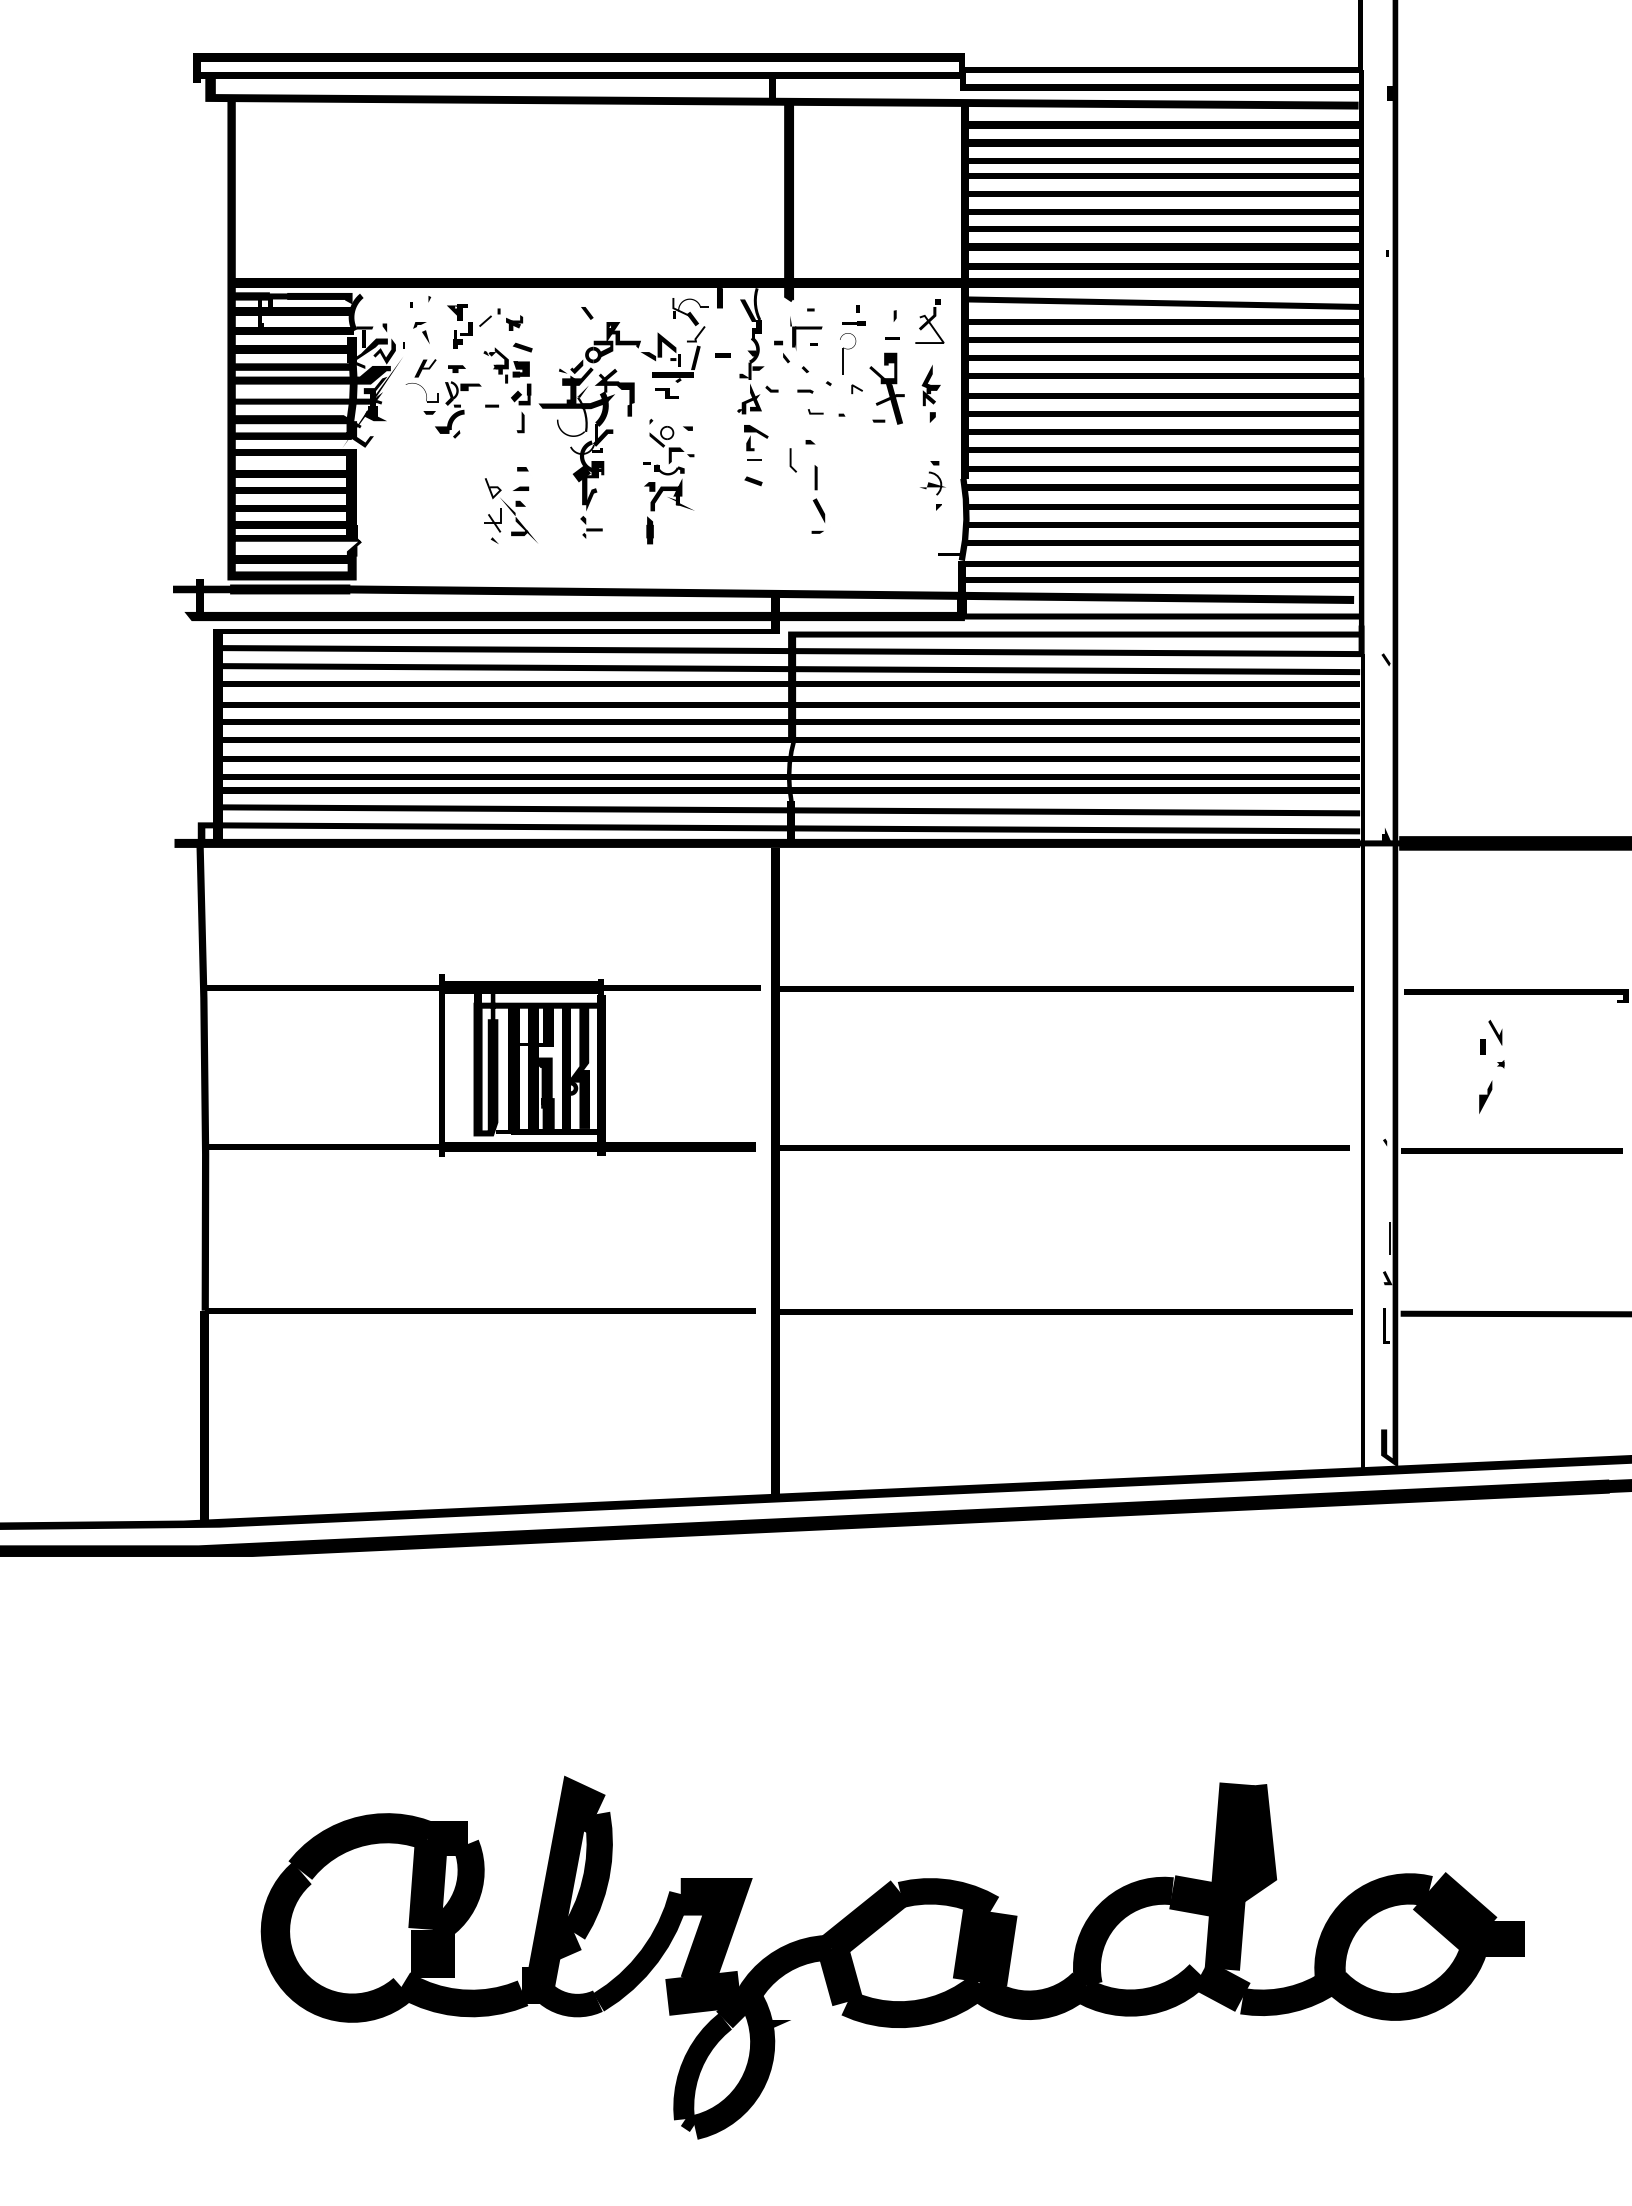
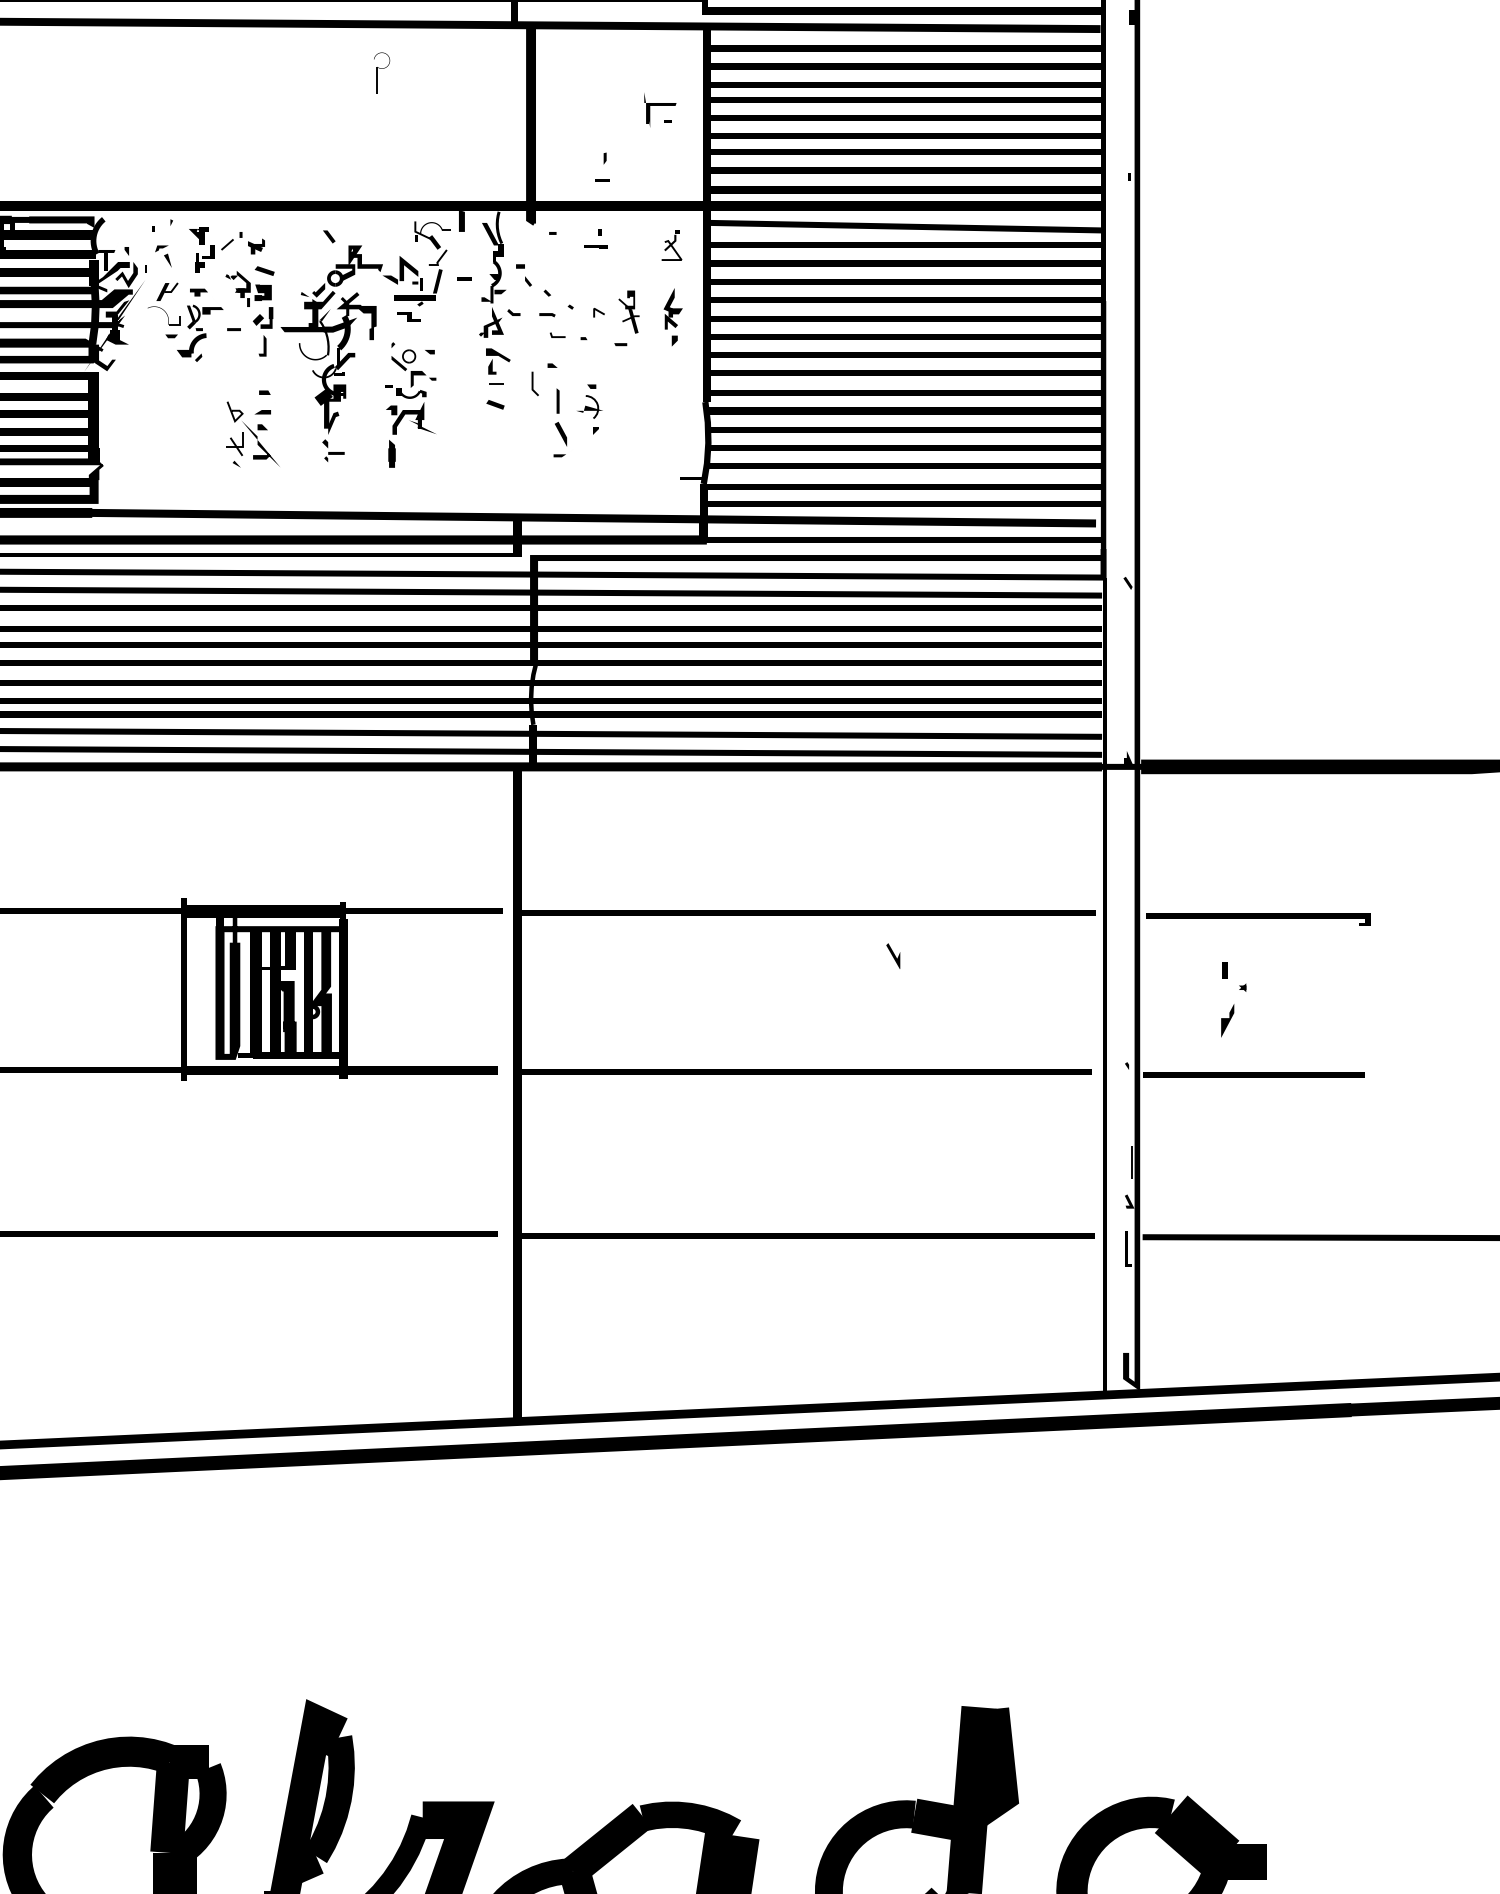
part: (929, 321) -> (671, 244), size x0.7
part: (892, 324) -> (602, 166), moved
part: (806, 333) -> (660, 109), moved
part: (848, 353) -> (382, 72), moved
part: (886, 388) -> (628, 311), size x0.6
part: (932, 485) -> (589, 408), moved
curve: (1495, 1032) -> (893, 955), moved

